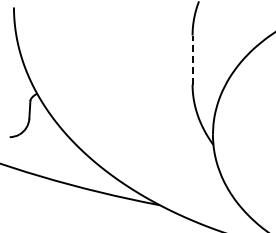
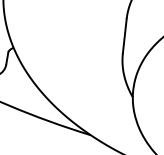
line: (192, 60) -> (124, 36), dashed -> solid

